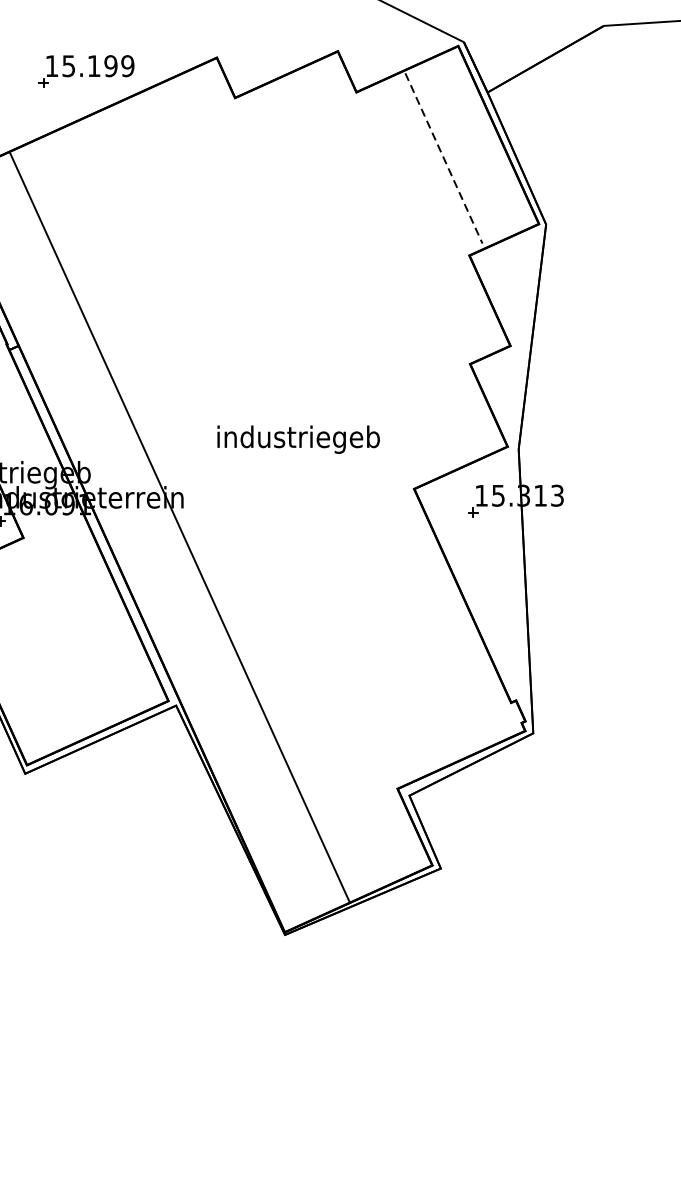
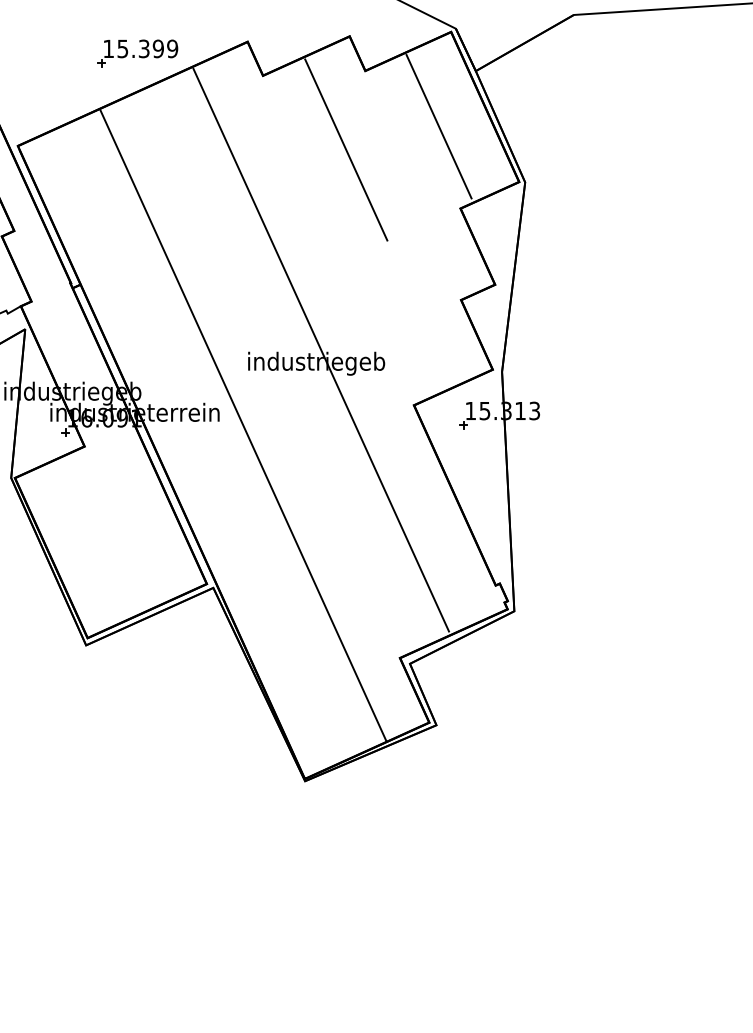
text: (93, 65) -> (143, 48), 15.199 -> 15.399
line: (444, 158) -> (439, 126), dashed -> solid
line: (334, 185) -> (346, 149), added
line: (304, 422) -> (321, 349), added
line: (179, 527) -> (243, 425), moved

